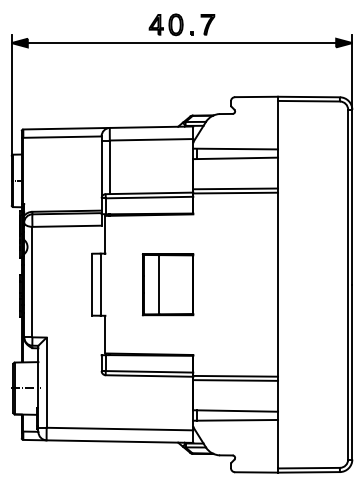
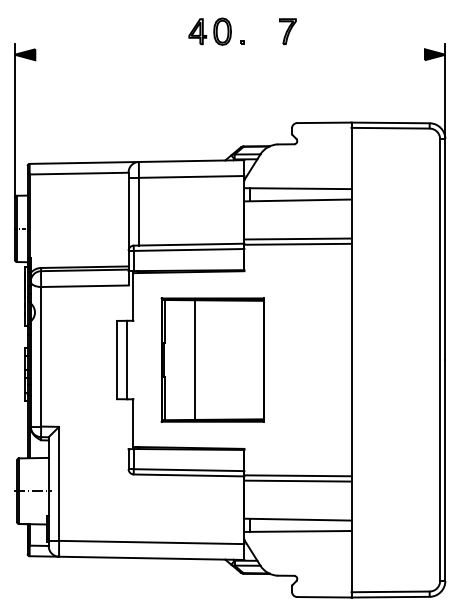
part: (207, 24) -> (287, 31), moved
line: (181, 42) -> (229, 54), removed
part: (168, 284) -> (212, 359), size x1.6

